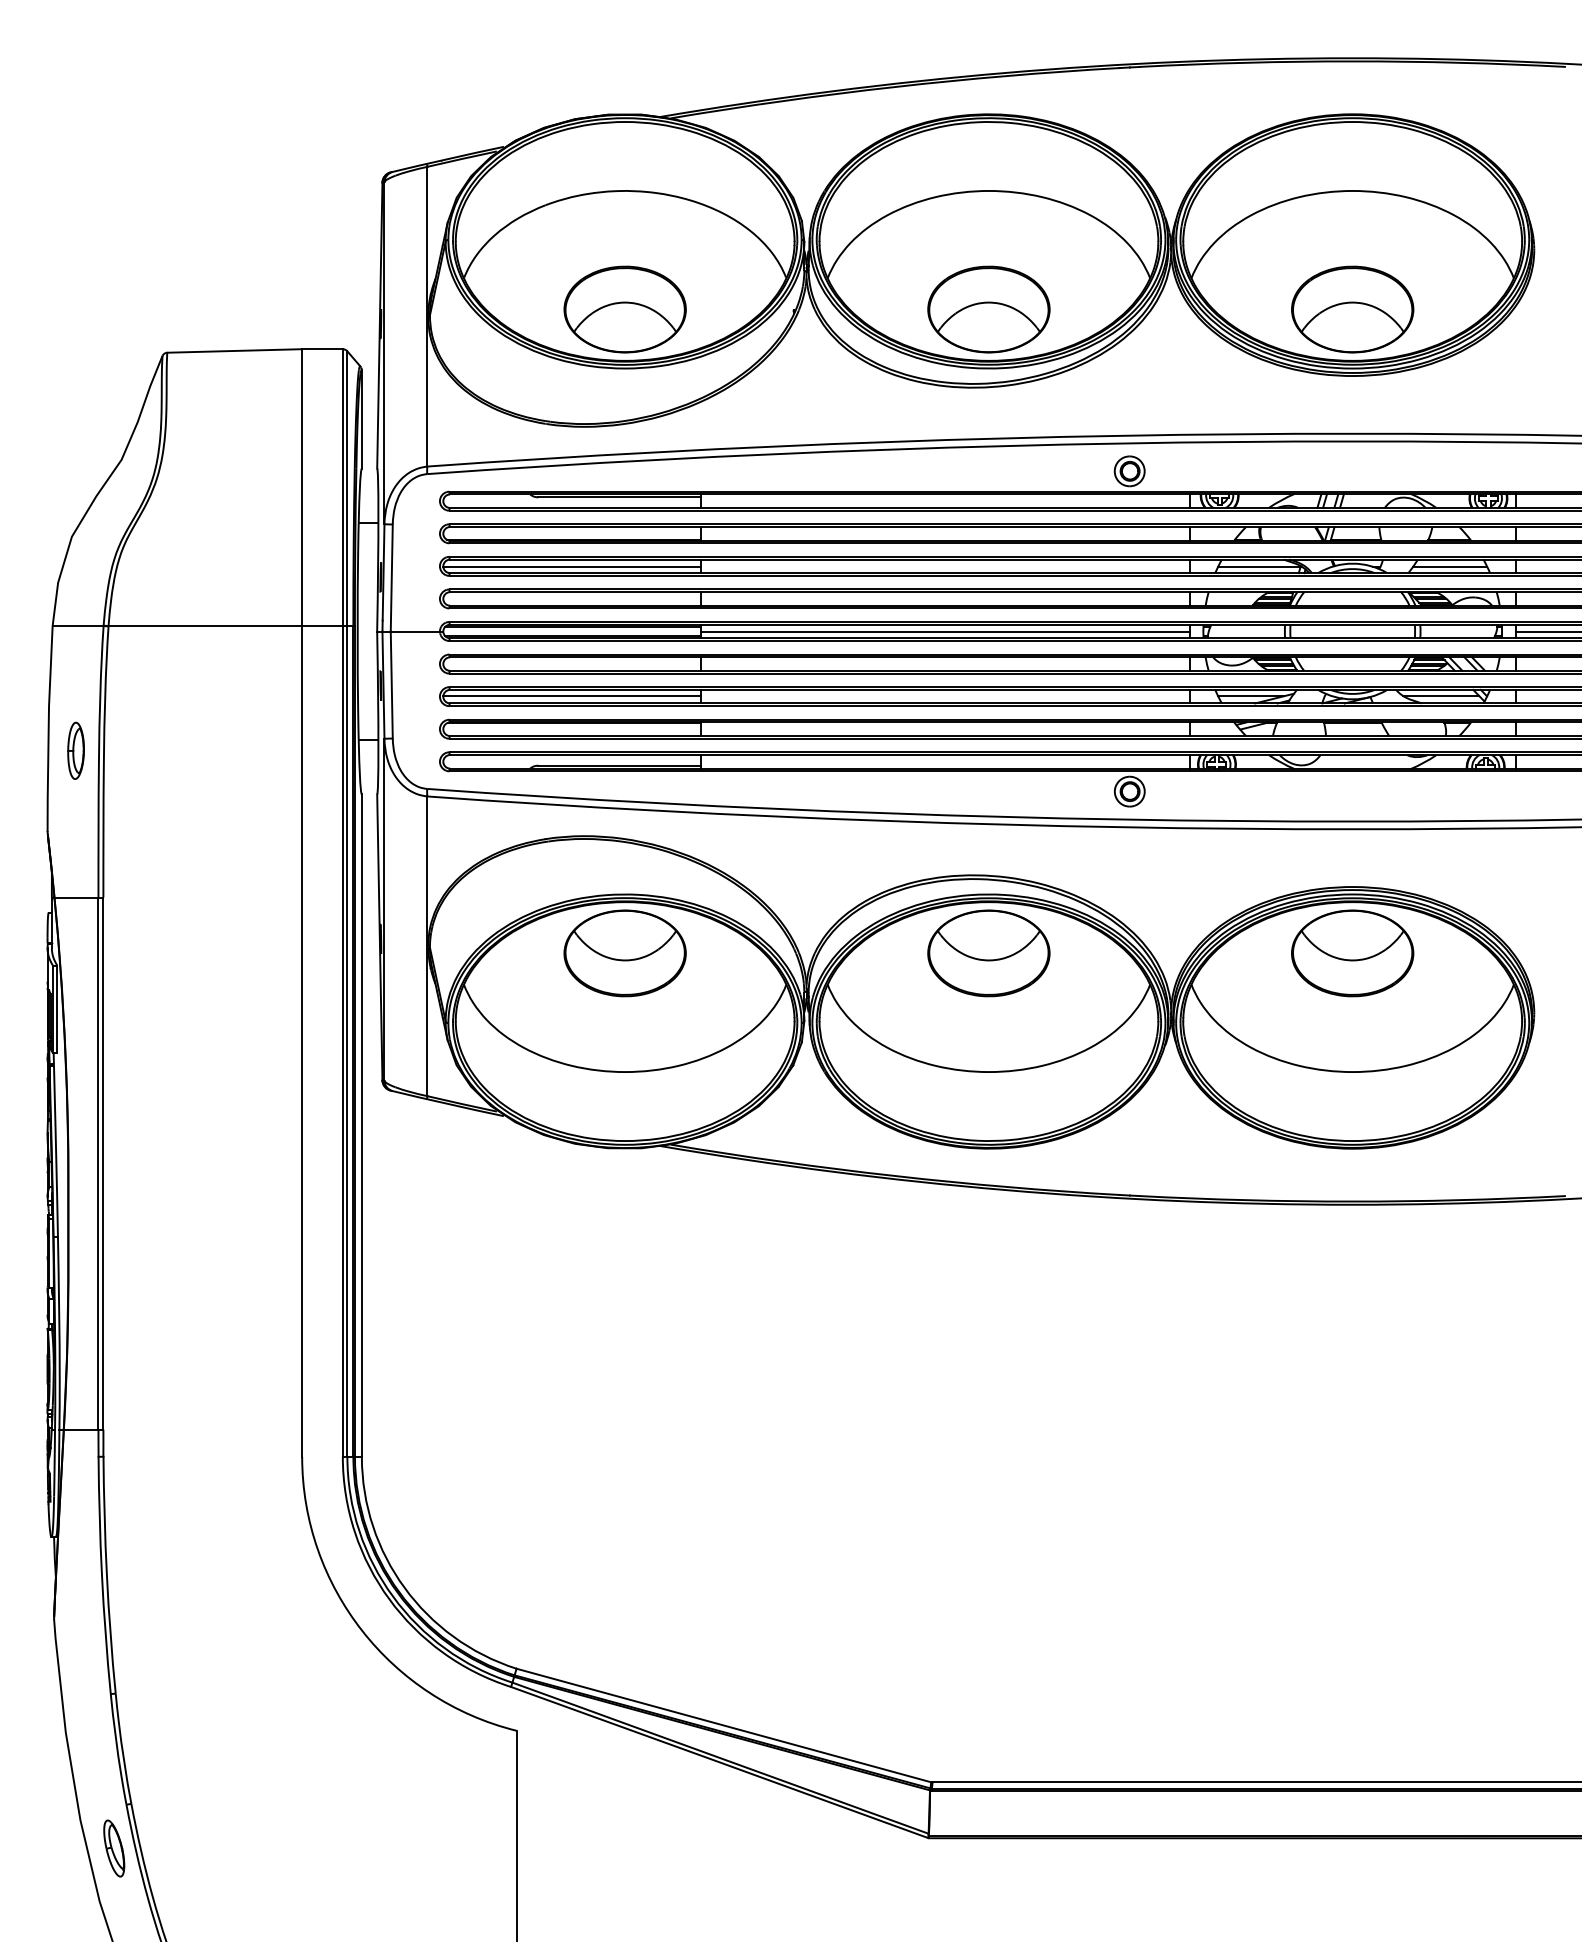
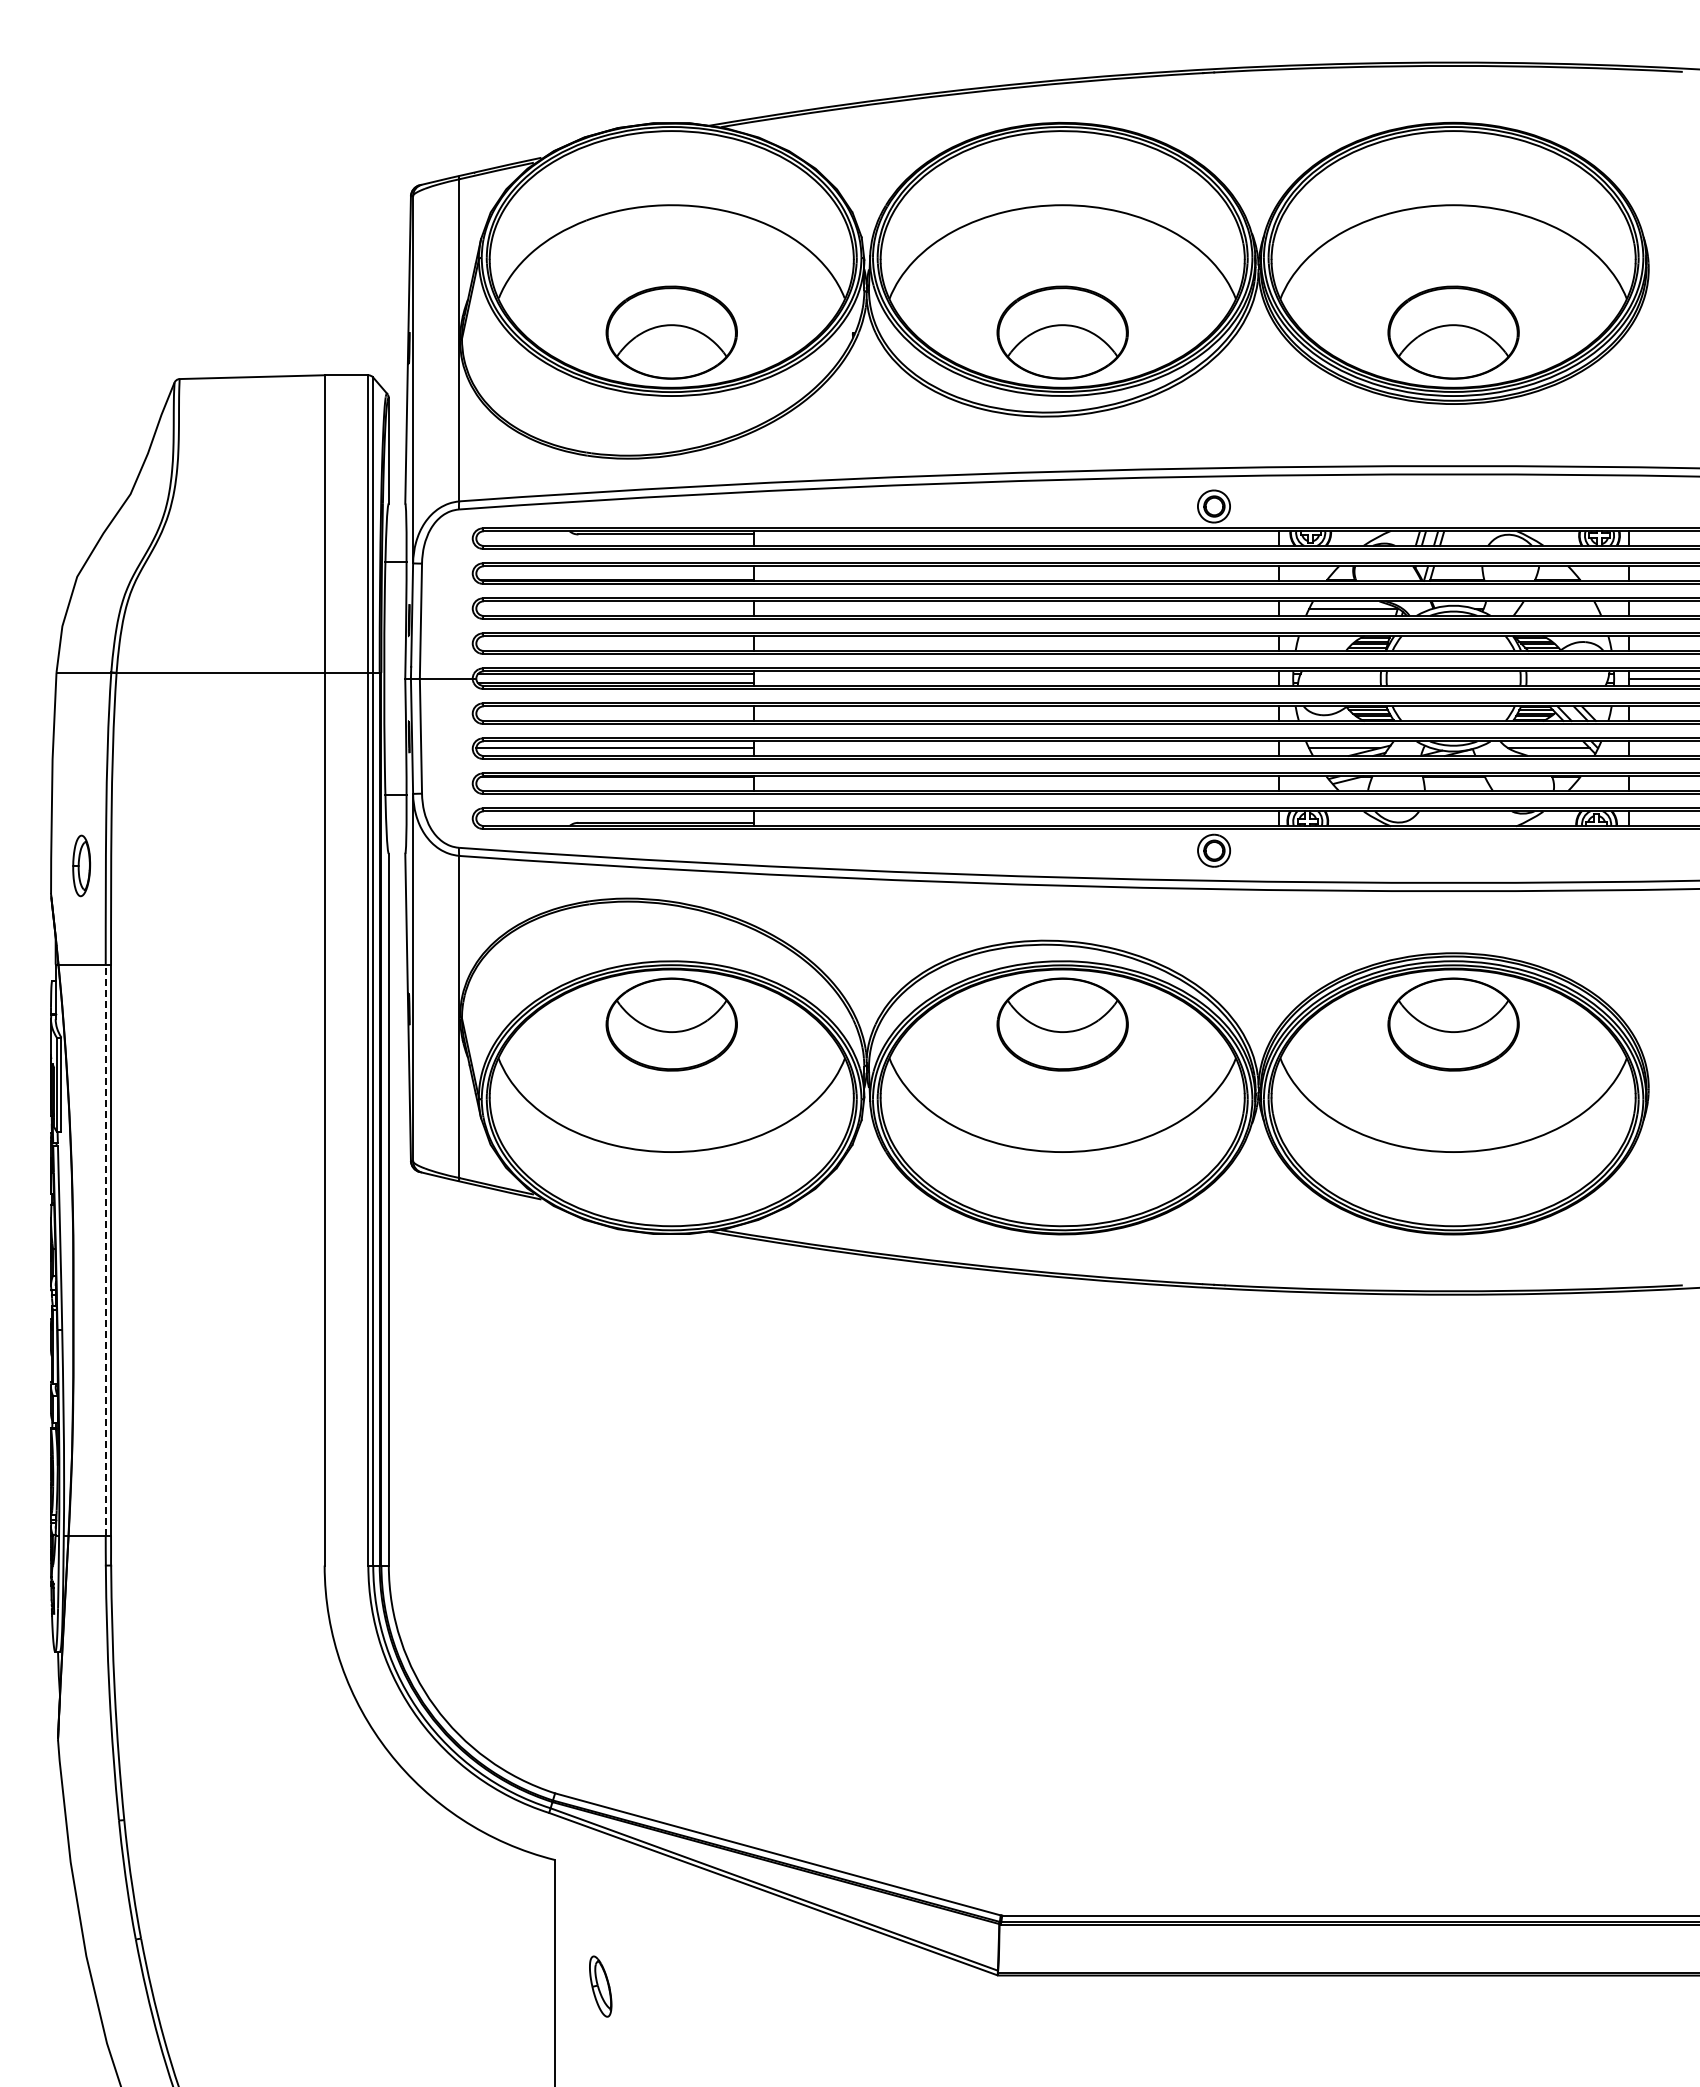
line: (571, 567) -> (614, 609), removed
line: (1450, 567) -> (1558, 609), removed
line: (944, 631) -> (1015, 678), removed
part: (75, 750) -> (81, 865), moved
line: (98, 1163) -> (105, 1250), solid -> dashed
part: (114, 1848) -> (600, 1986), moved

